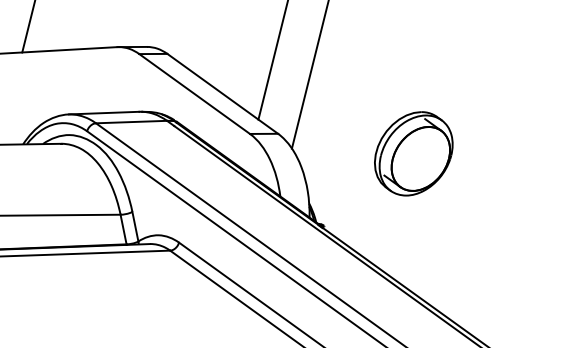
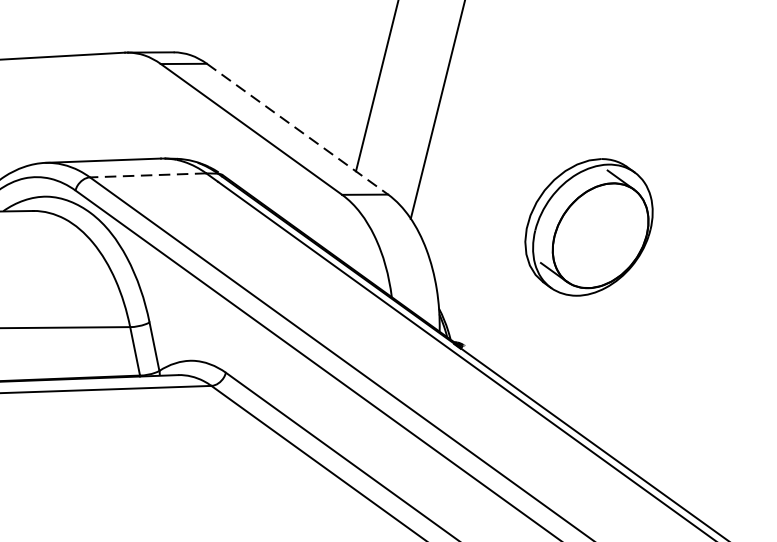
line: (223, 94) -> (298, 130), solid -> dashed
line: (131, 122) -> (148, 176), solid -> dashed
part: (413, 153) -> (588, 226), moved

